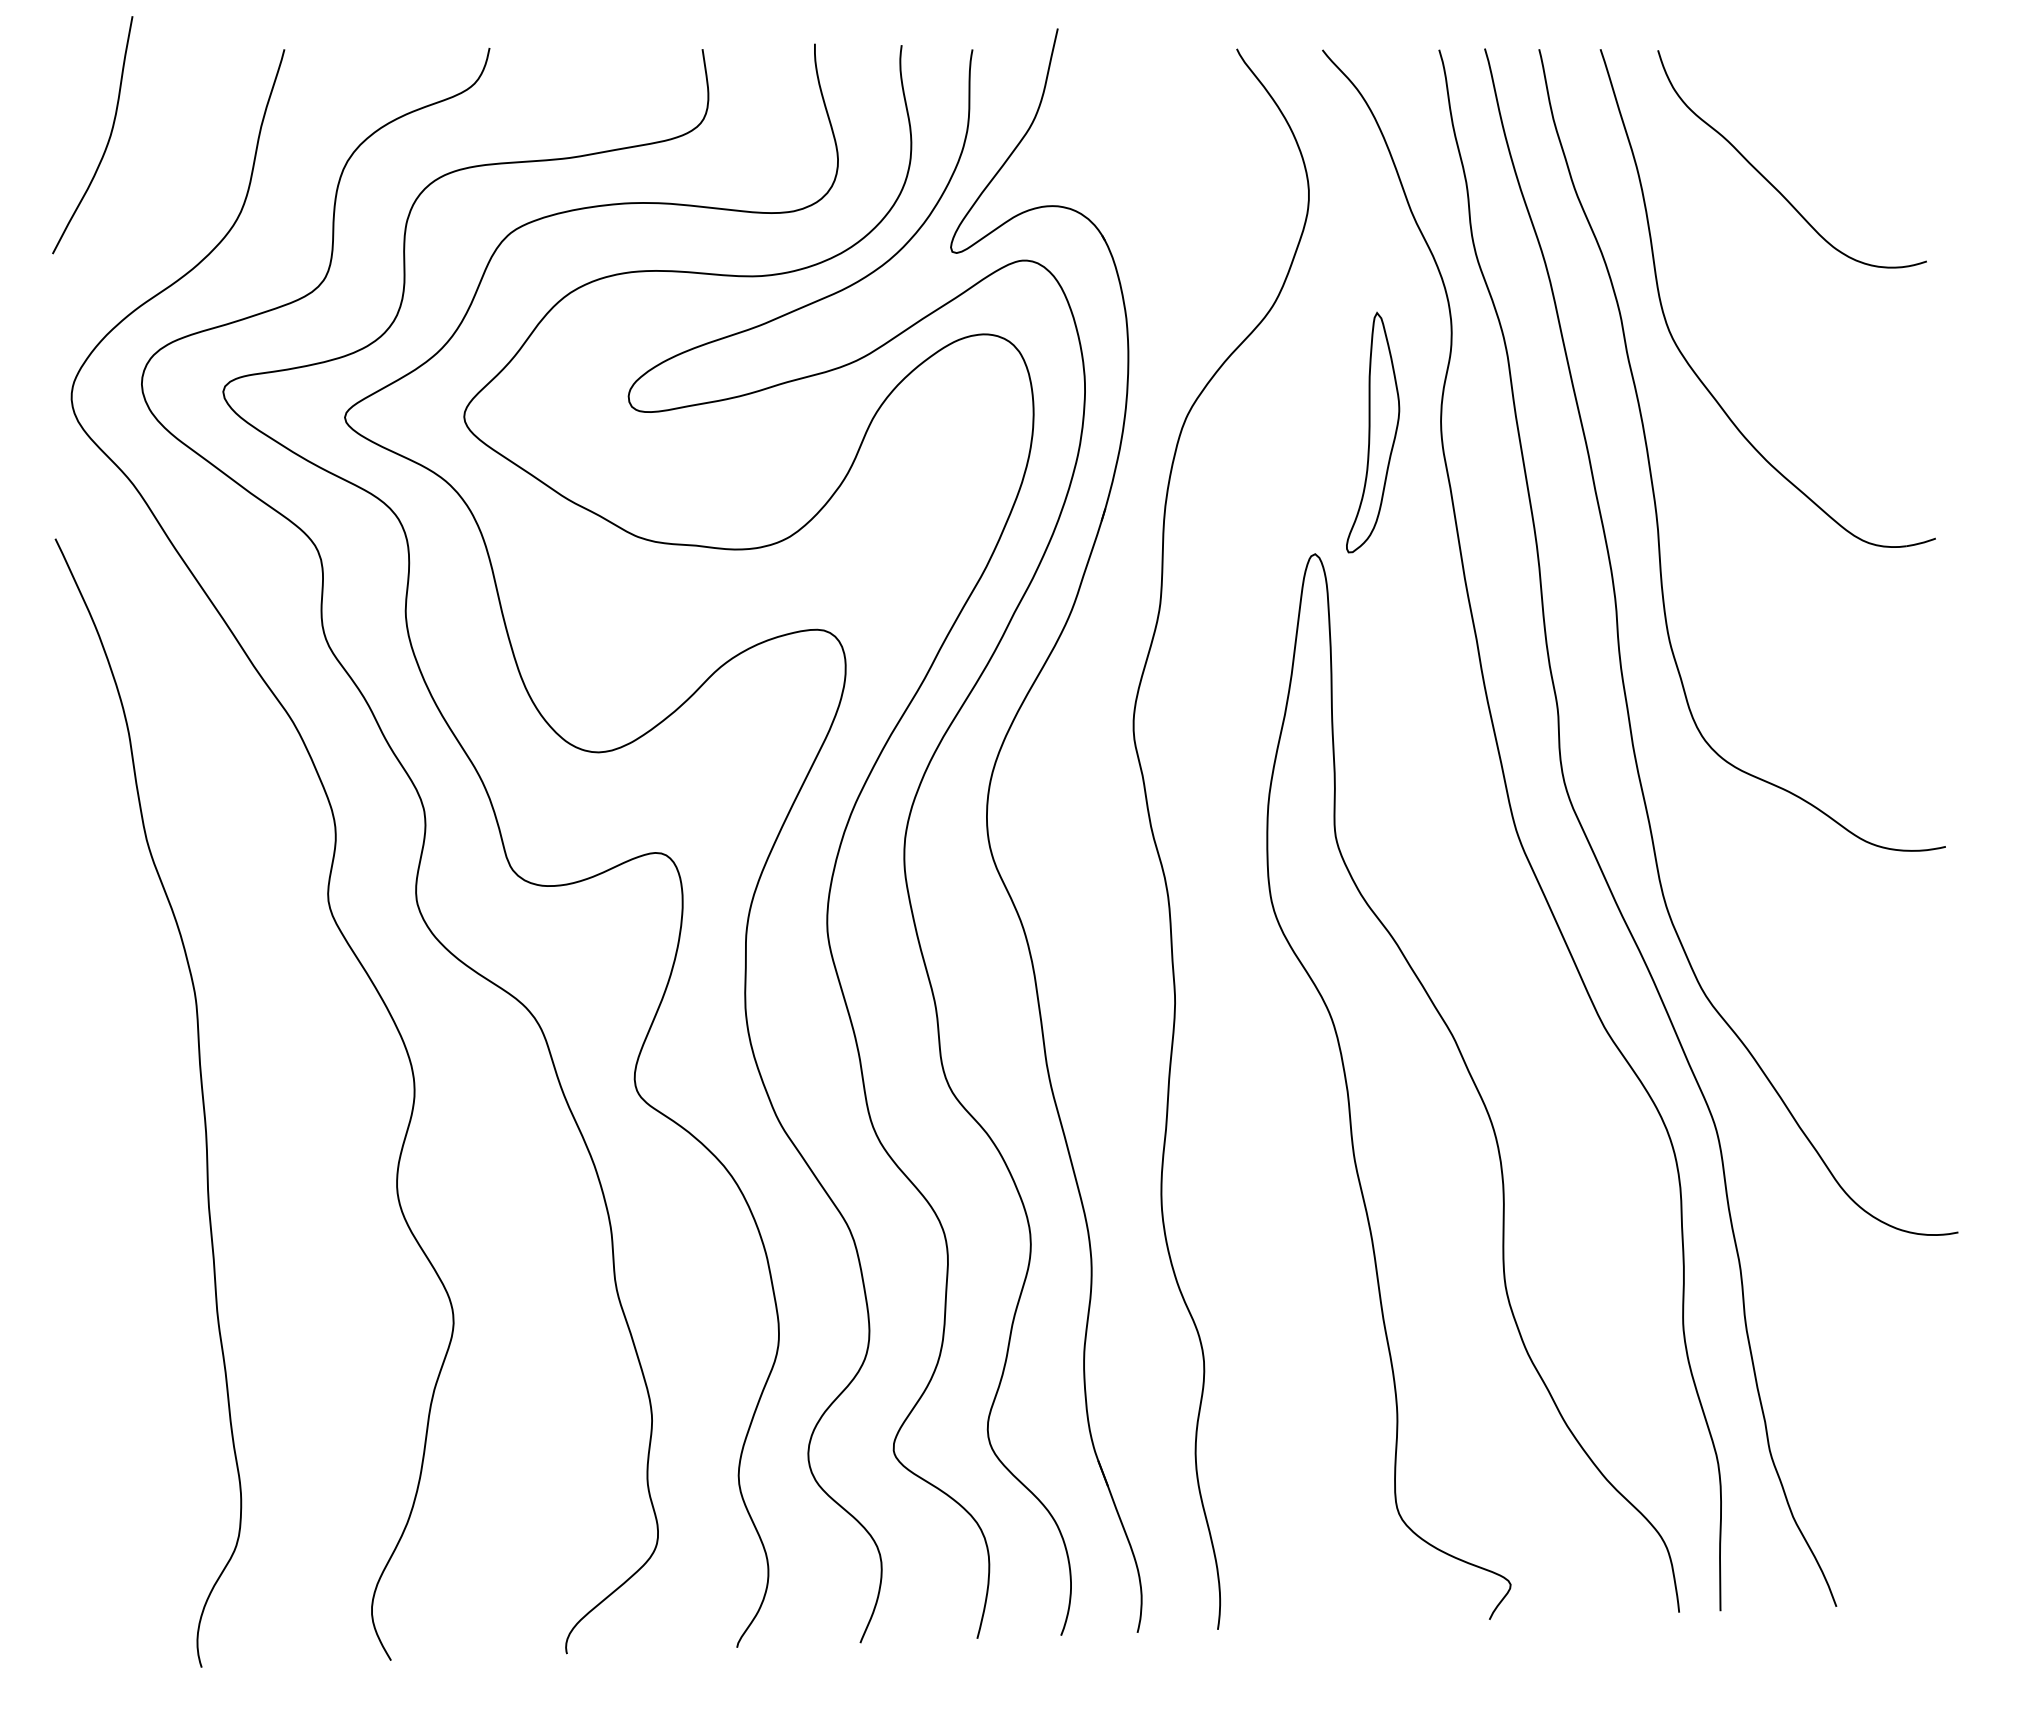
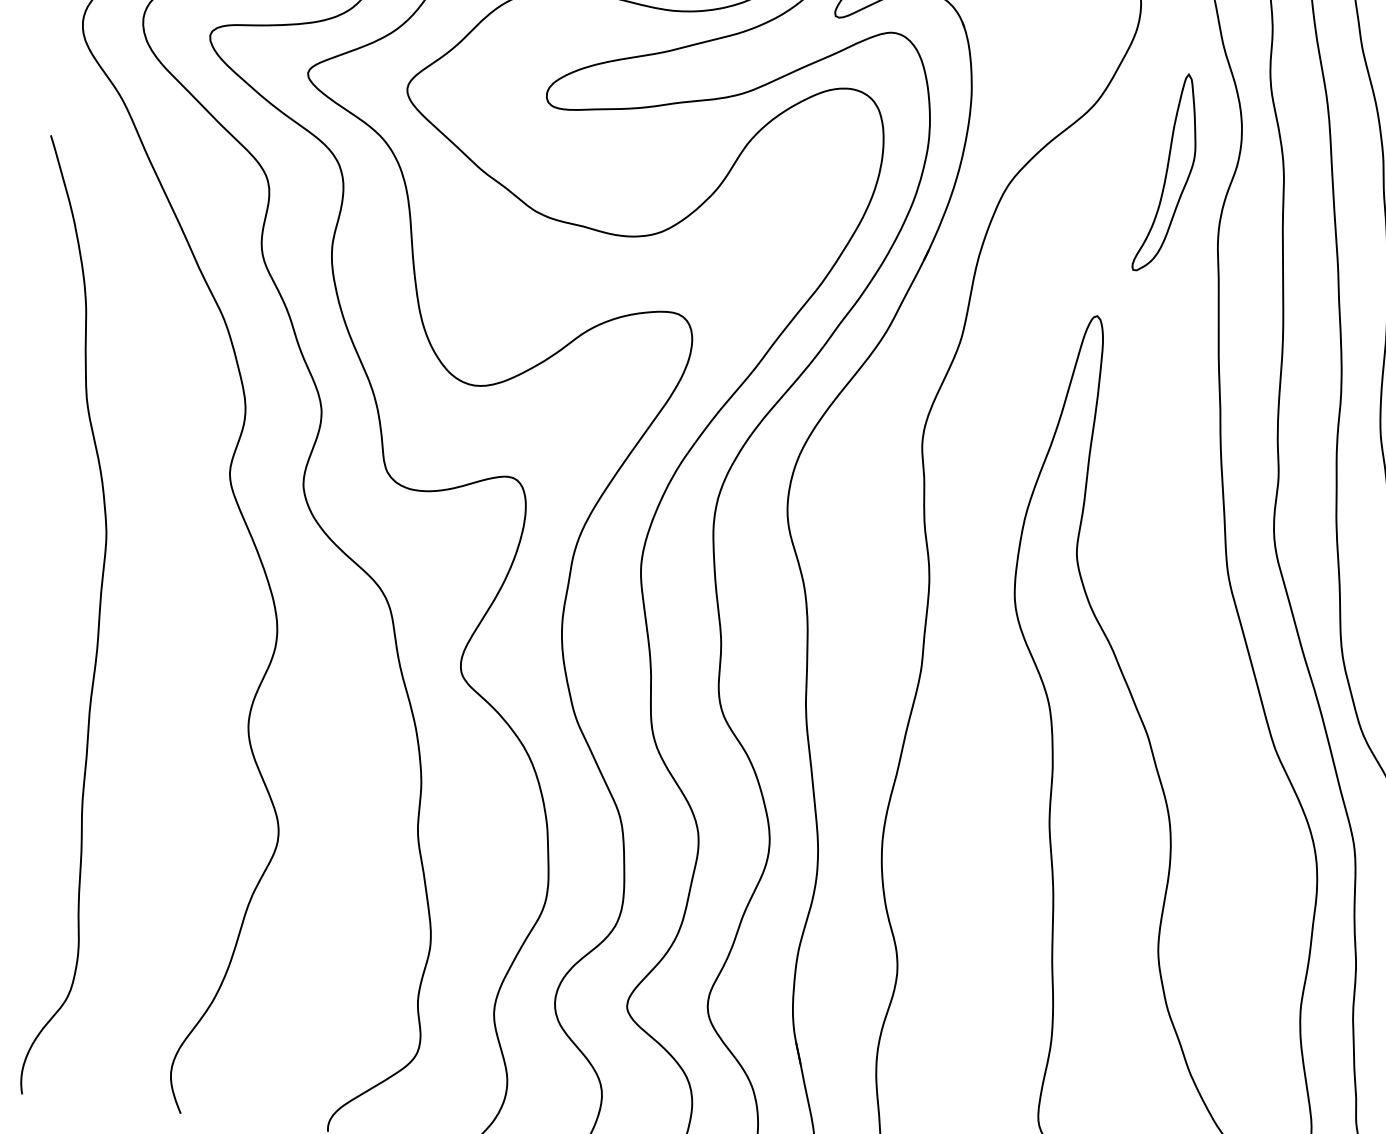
part: (1373, 432) -> (1169, 173), moved

